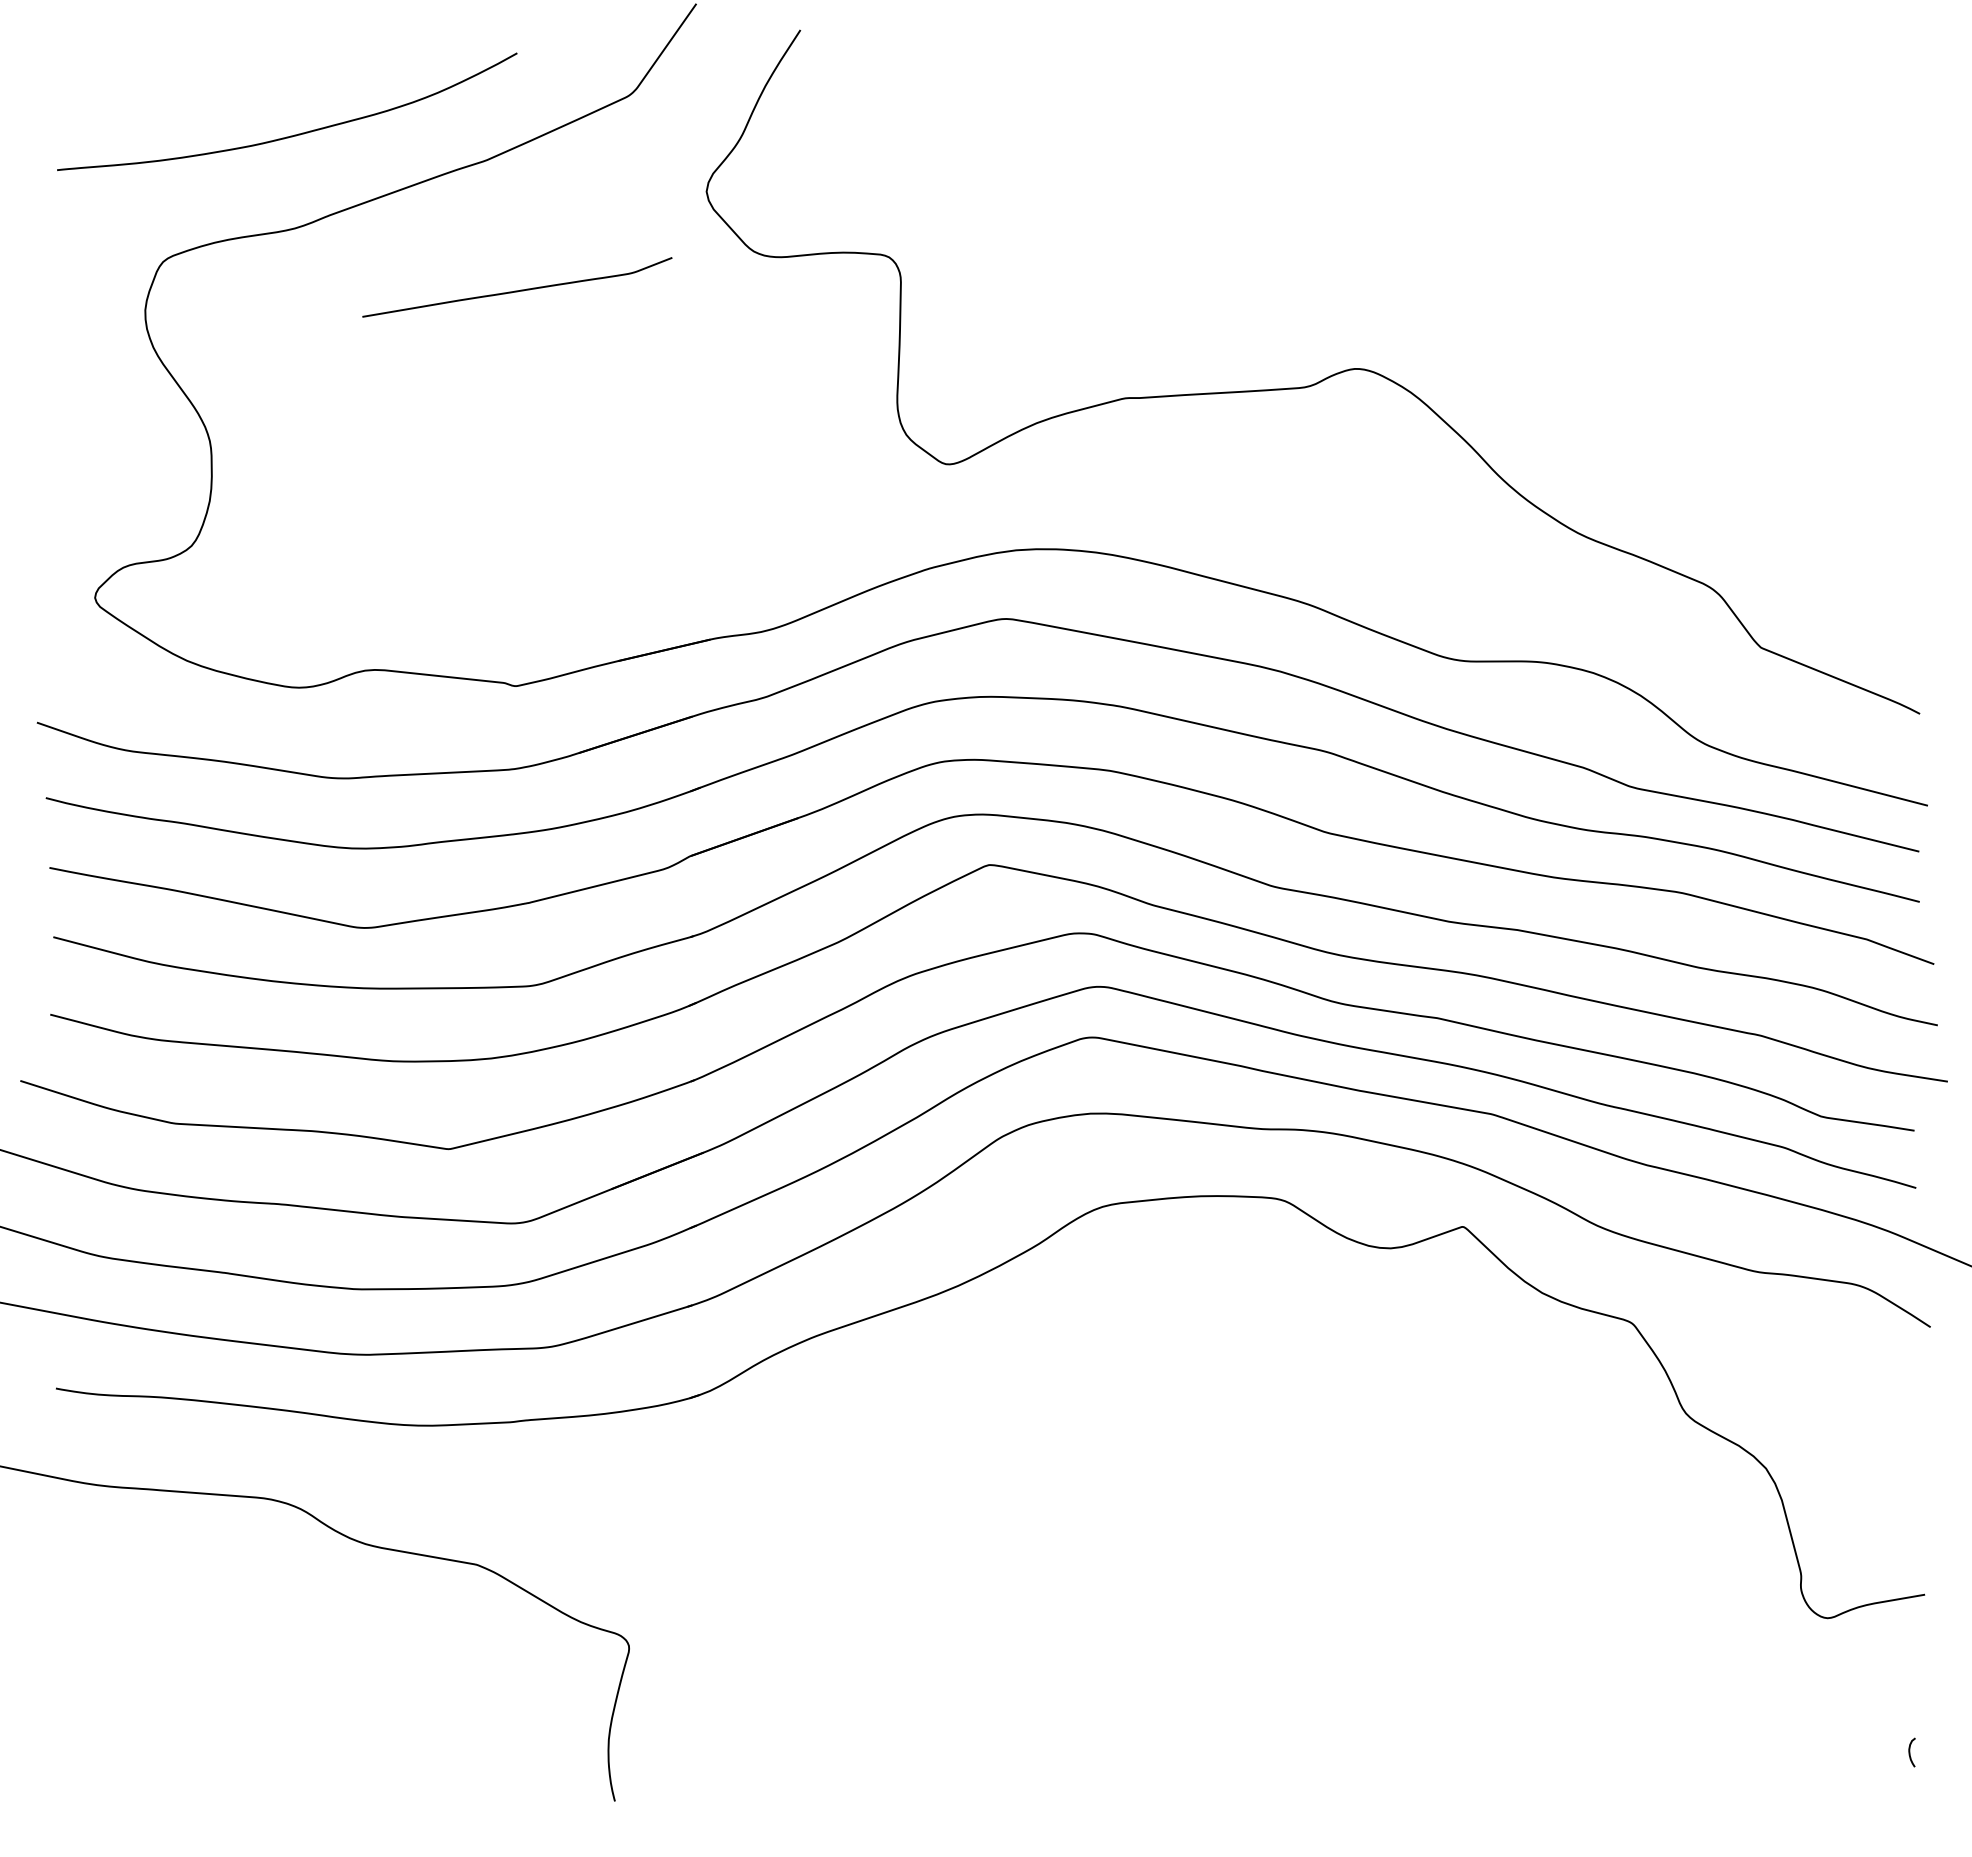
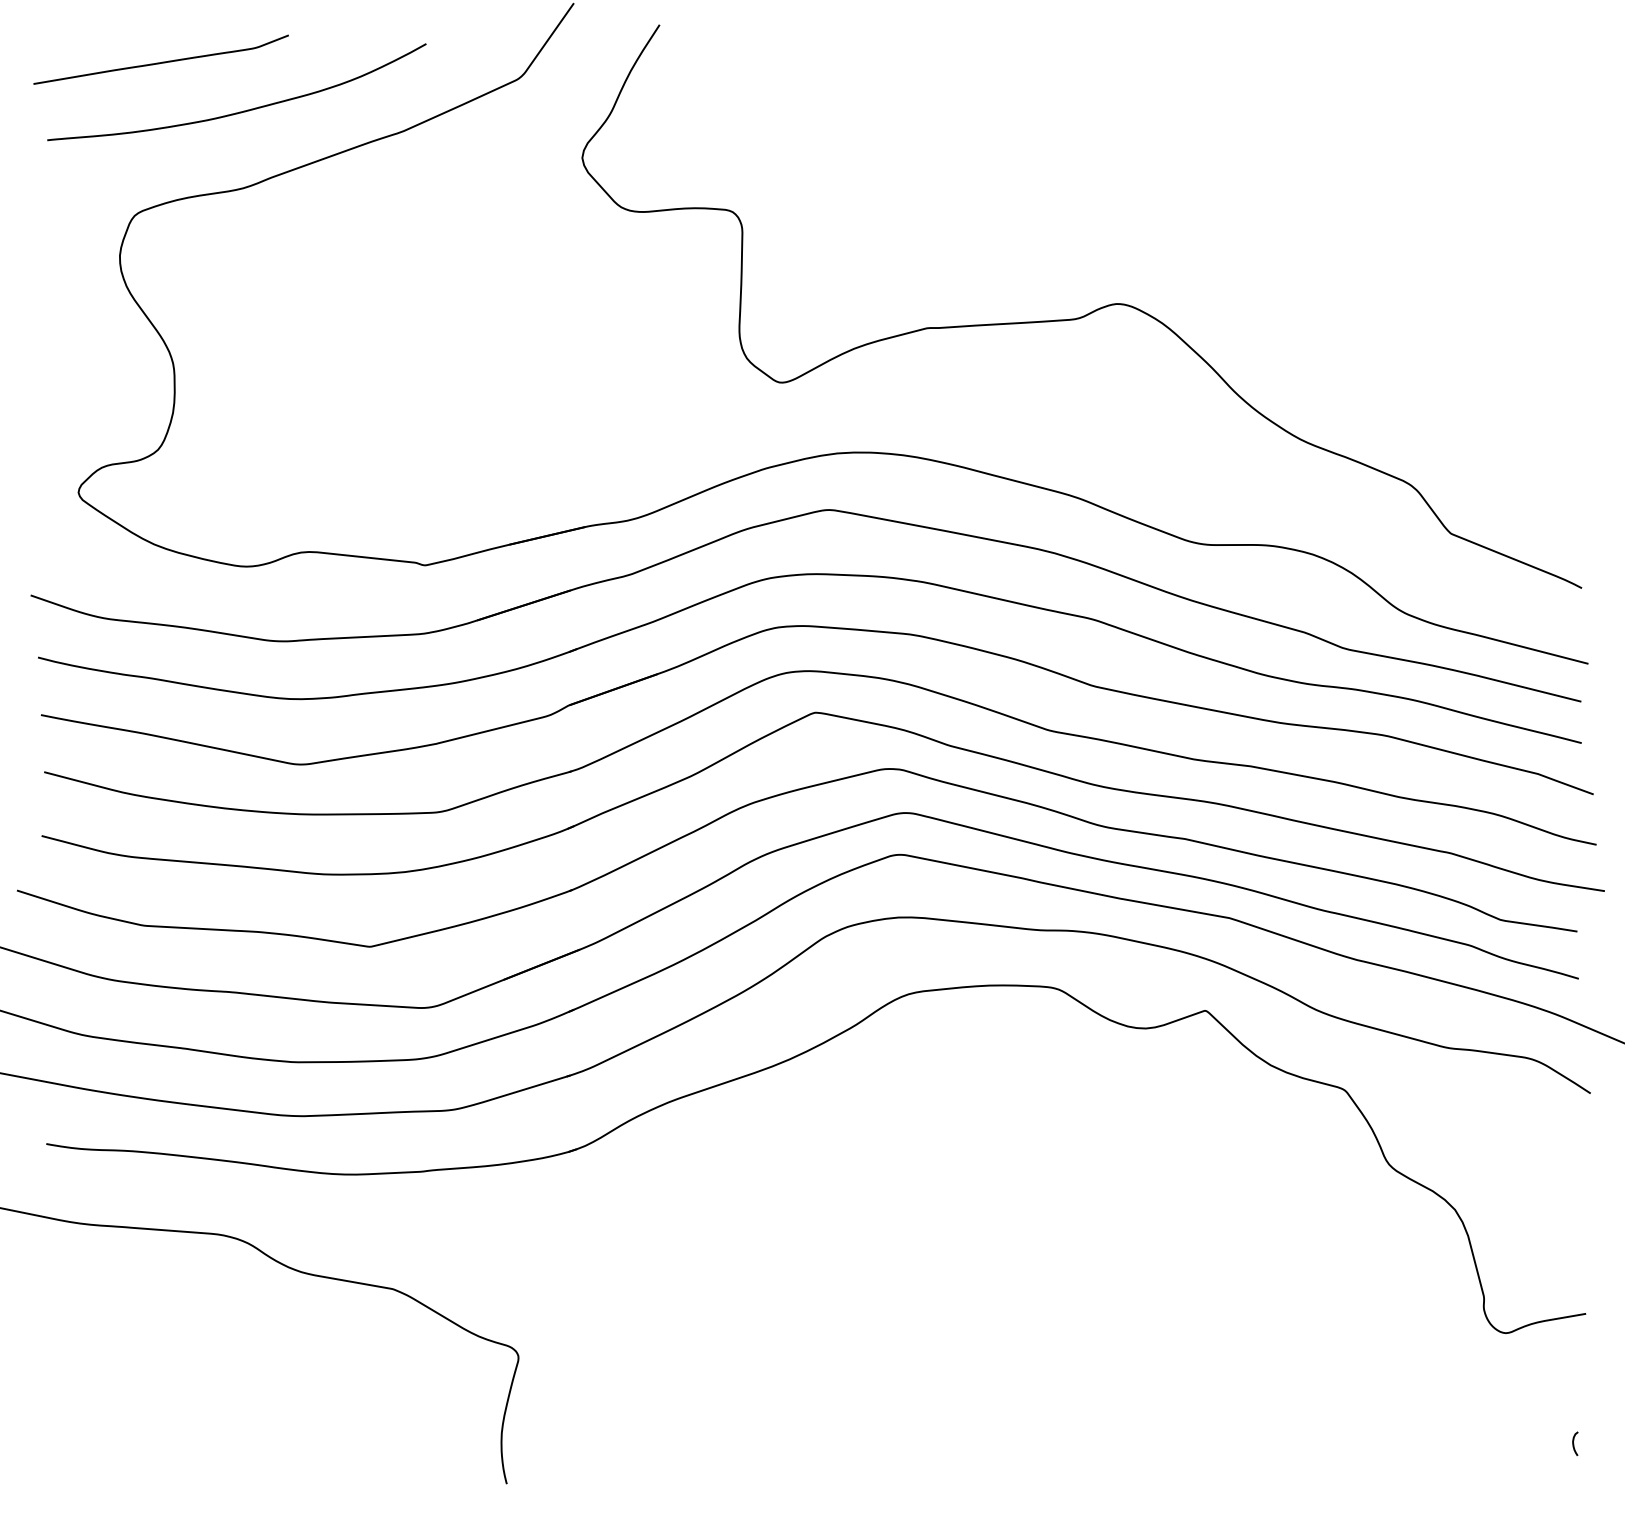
curve: (517, 290) -> (161, 62), moved

